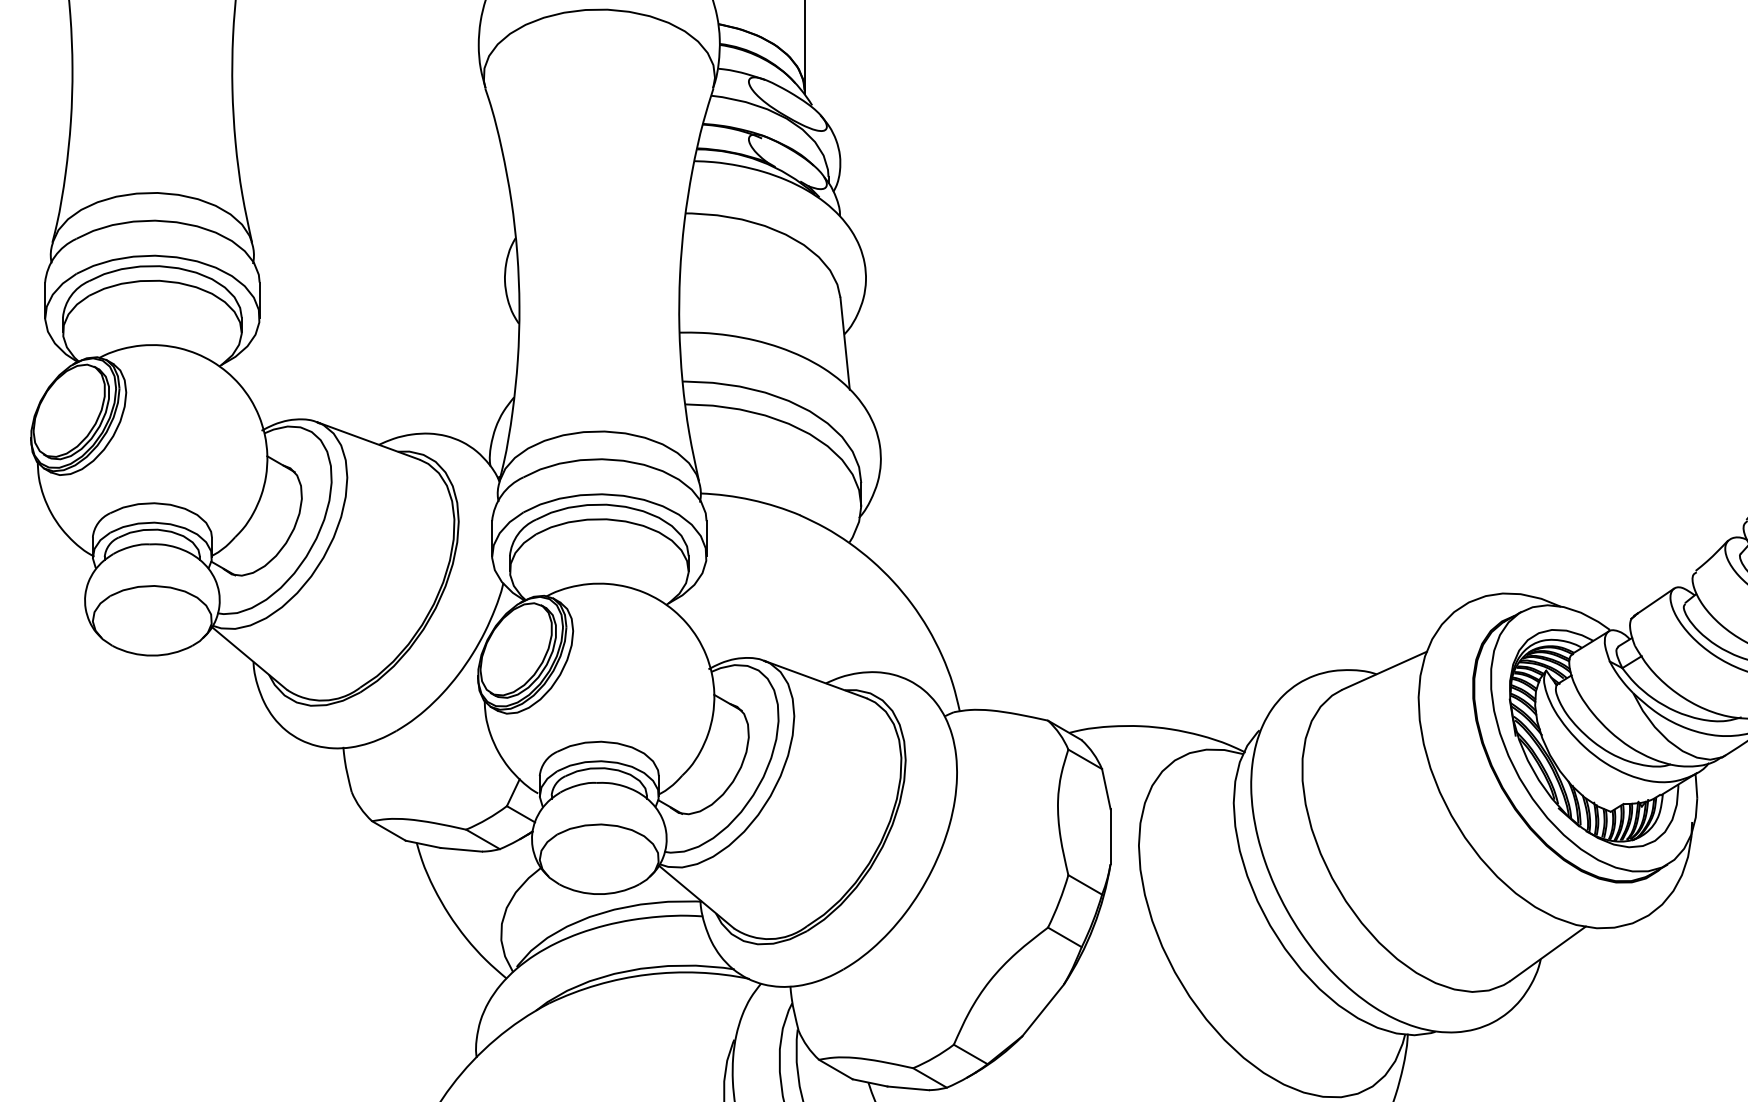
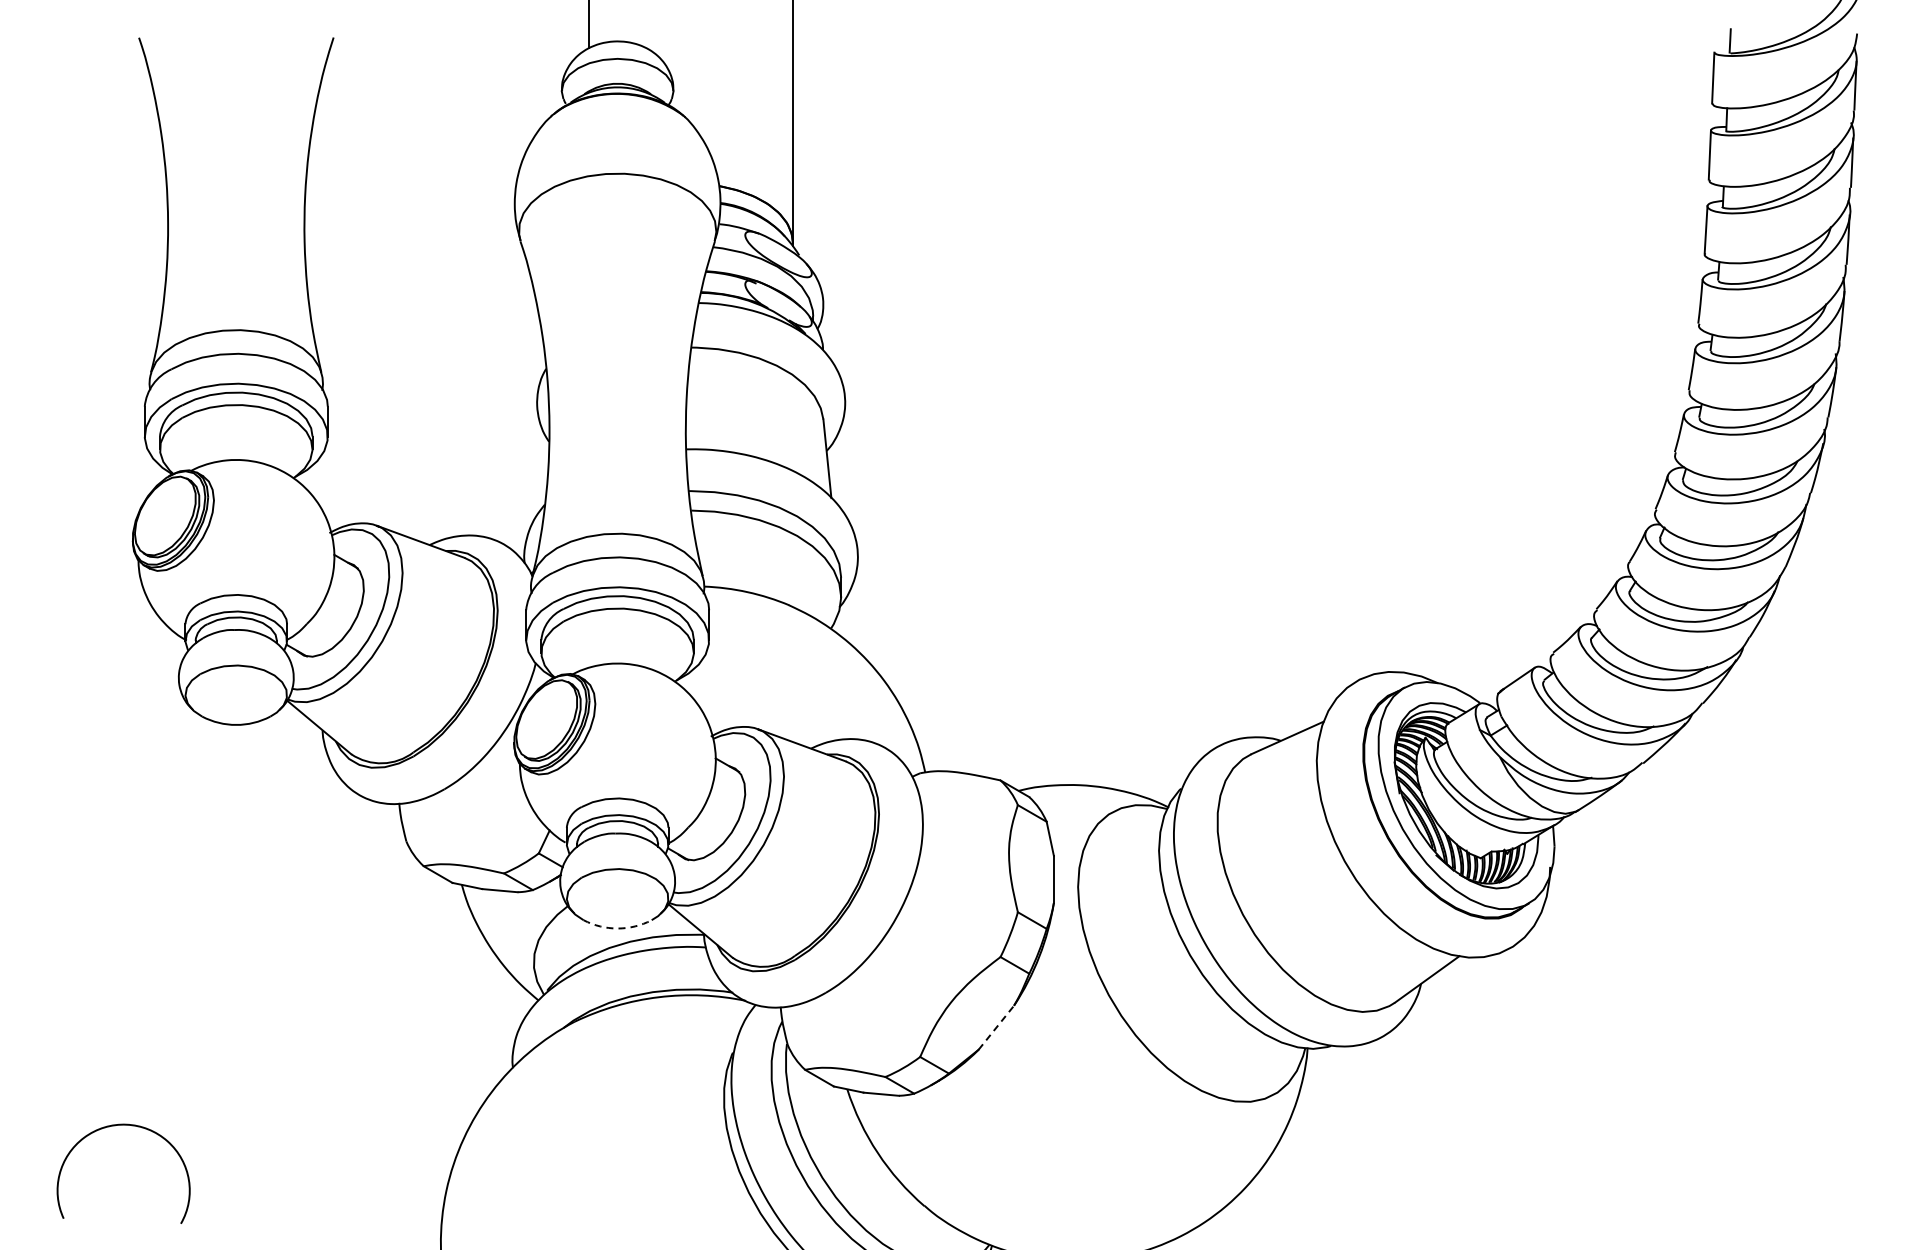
arc: (599, 894) -> (617, 928), solid -> dashed
line: (1043, 1010) -> (996, 1027), solid -> dashed

